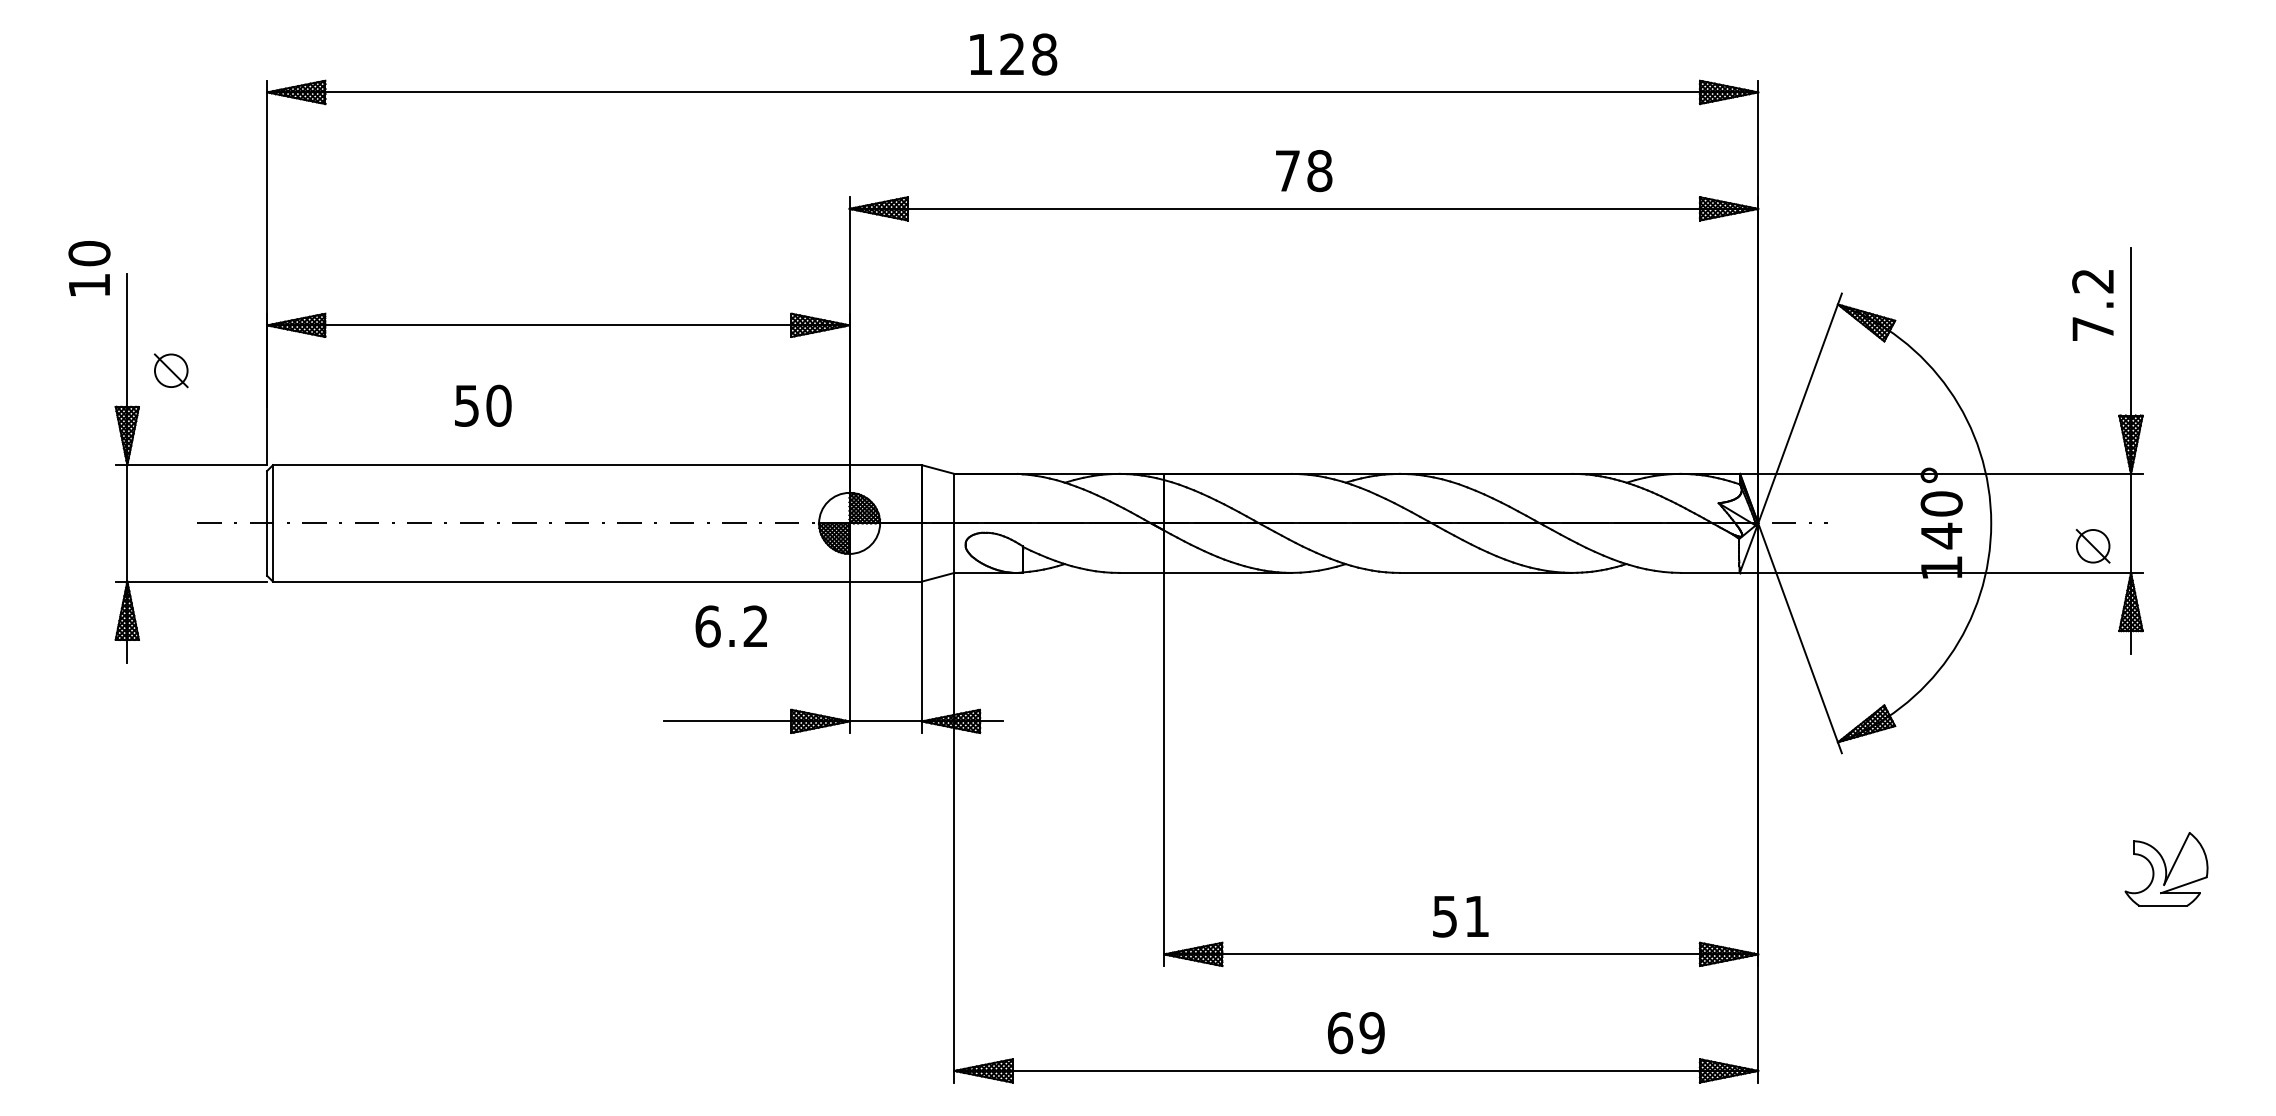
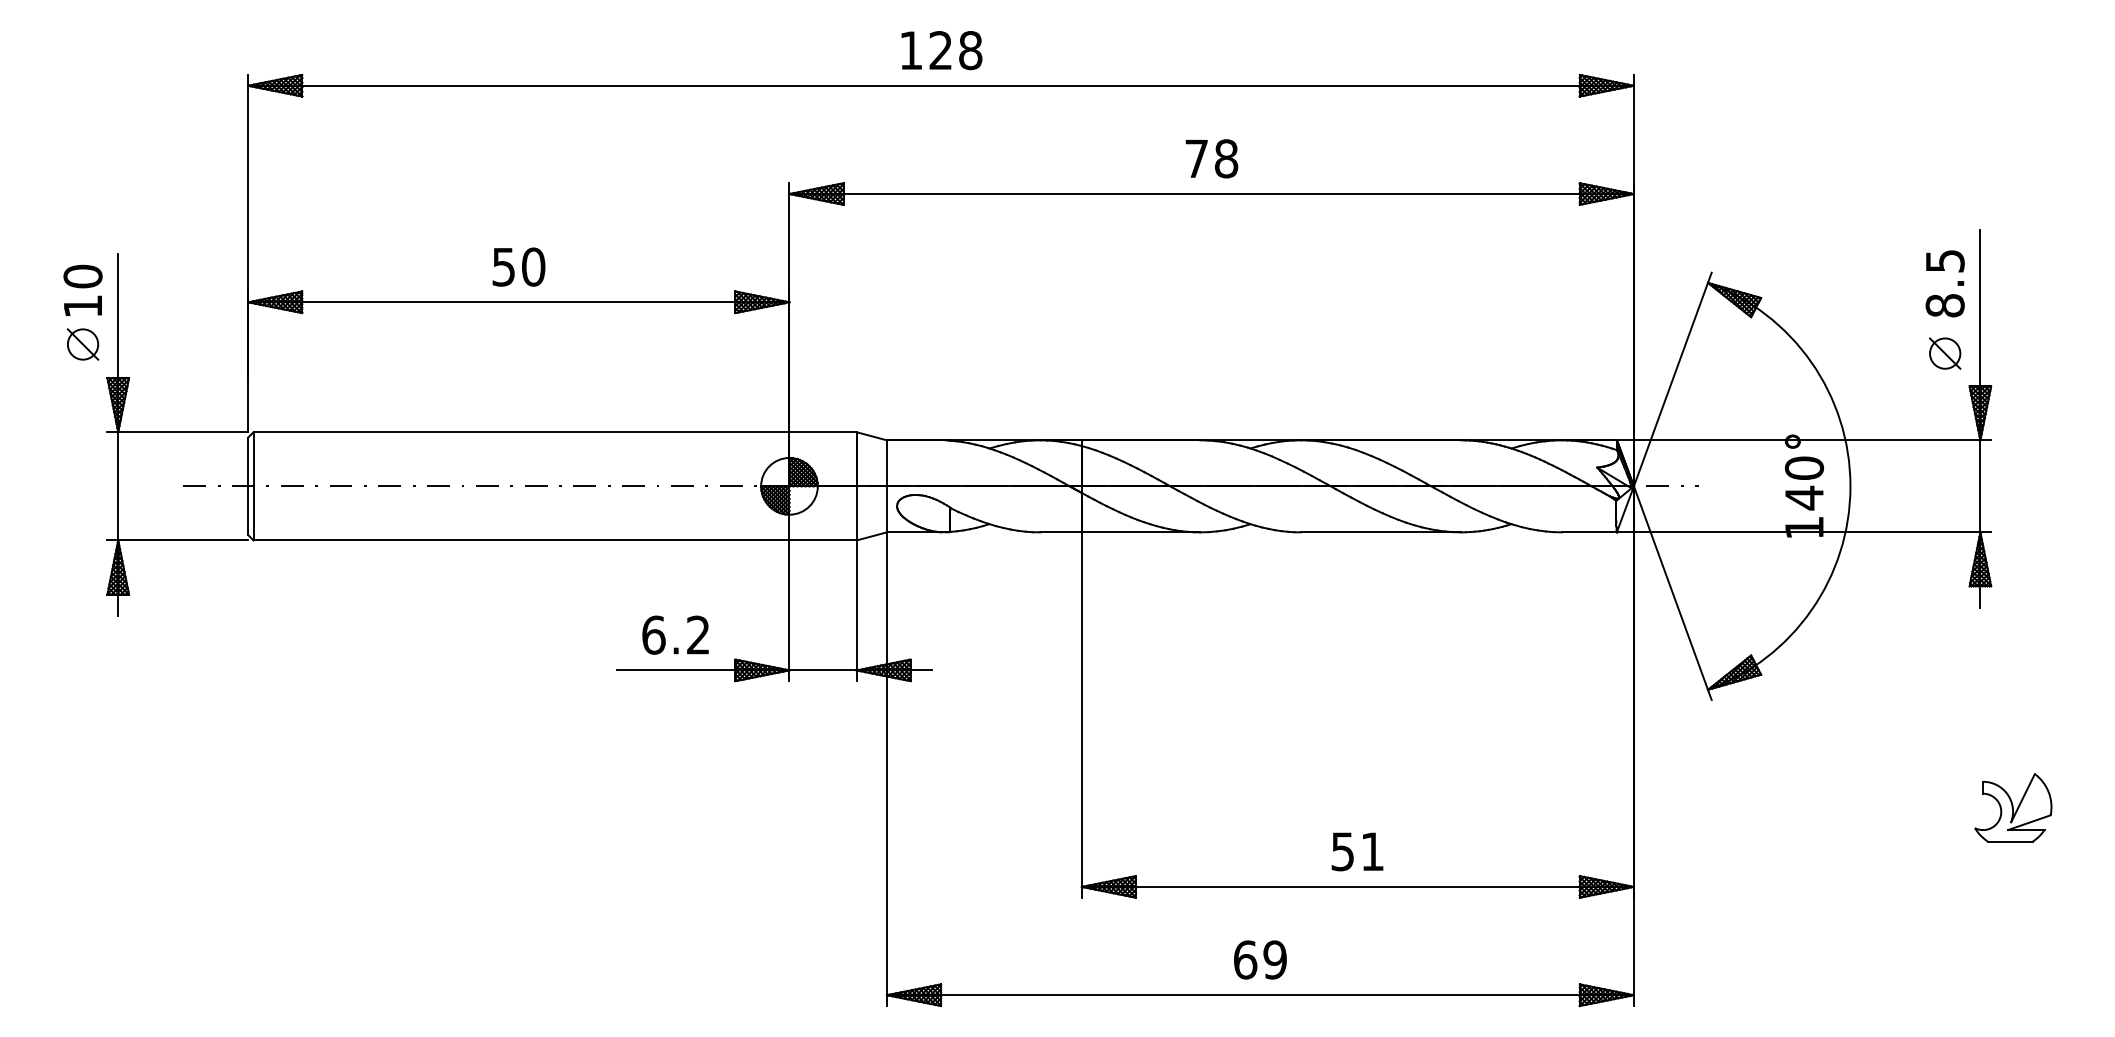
text: (88, 267) -> (82, 289), moved
text: (2092, 305) -> (1944, 283), 7.2 -> 8.5
part: (170, 370) -> (82, 344), moved
text: (482, 405) -> (518, 266), moved
part: (2093, 546) -> (1945, 353), moved
text: (731, 625) -> (675, 634), moved

